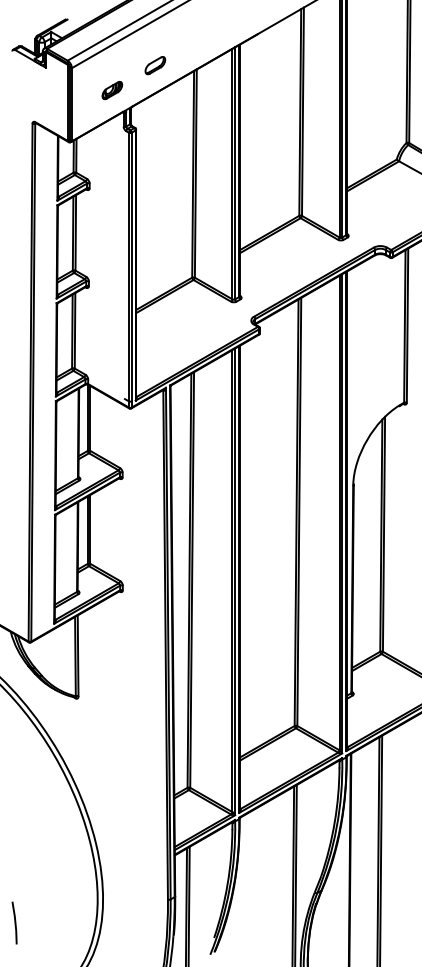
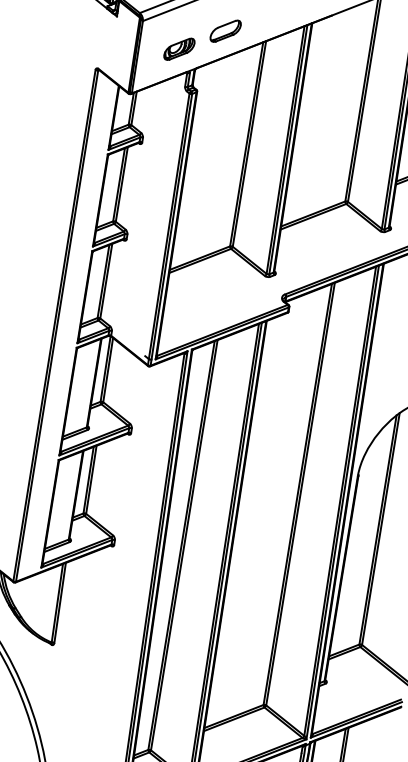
part: (155, 65) -> (225, 31), size x1.43
part: (112, 90) -> (179, 49), size x1.43

